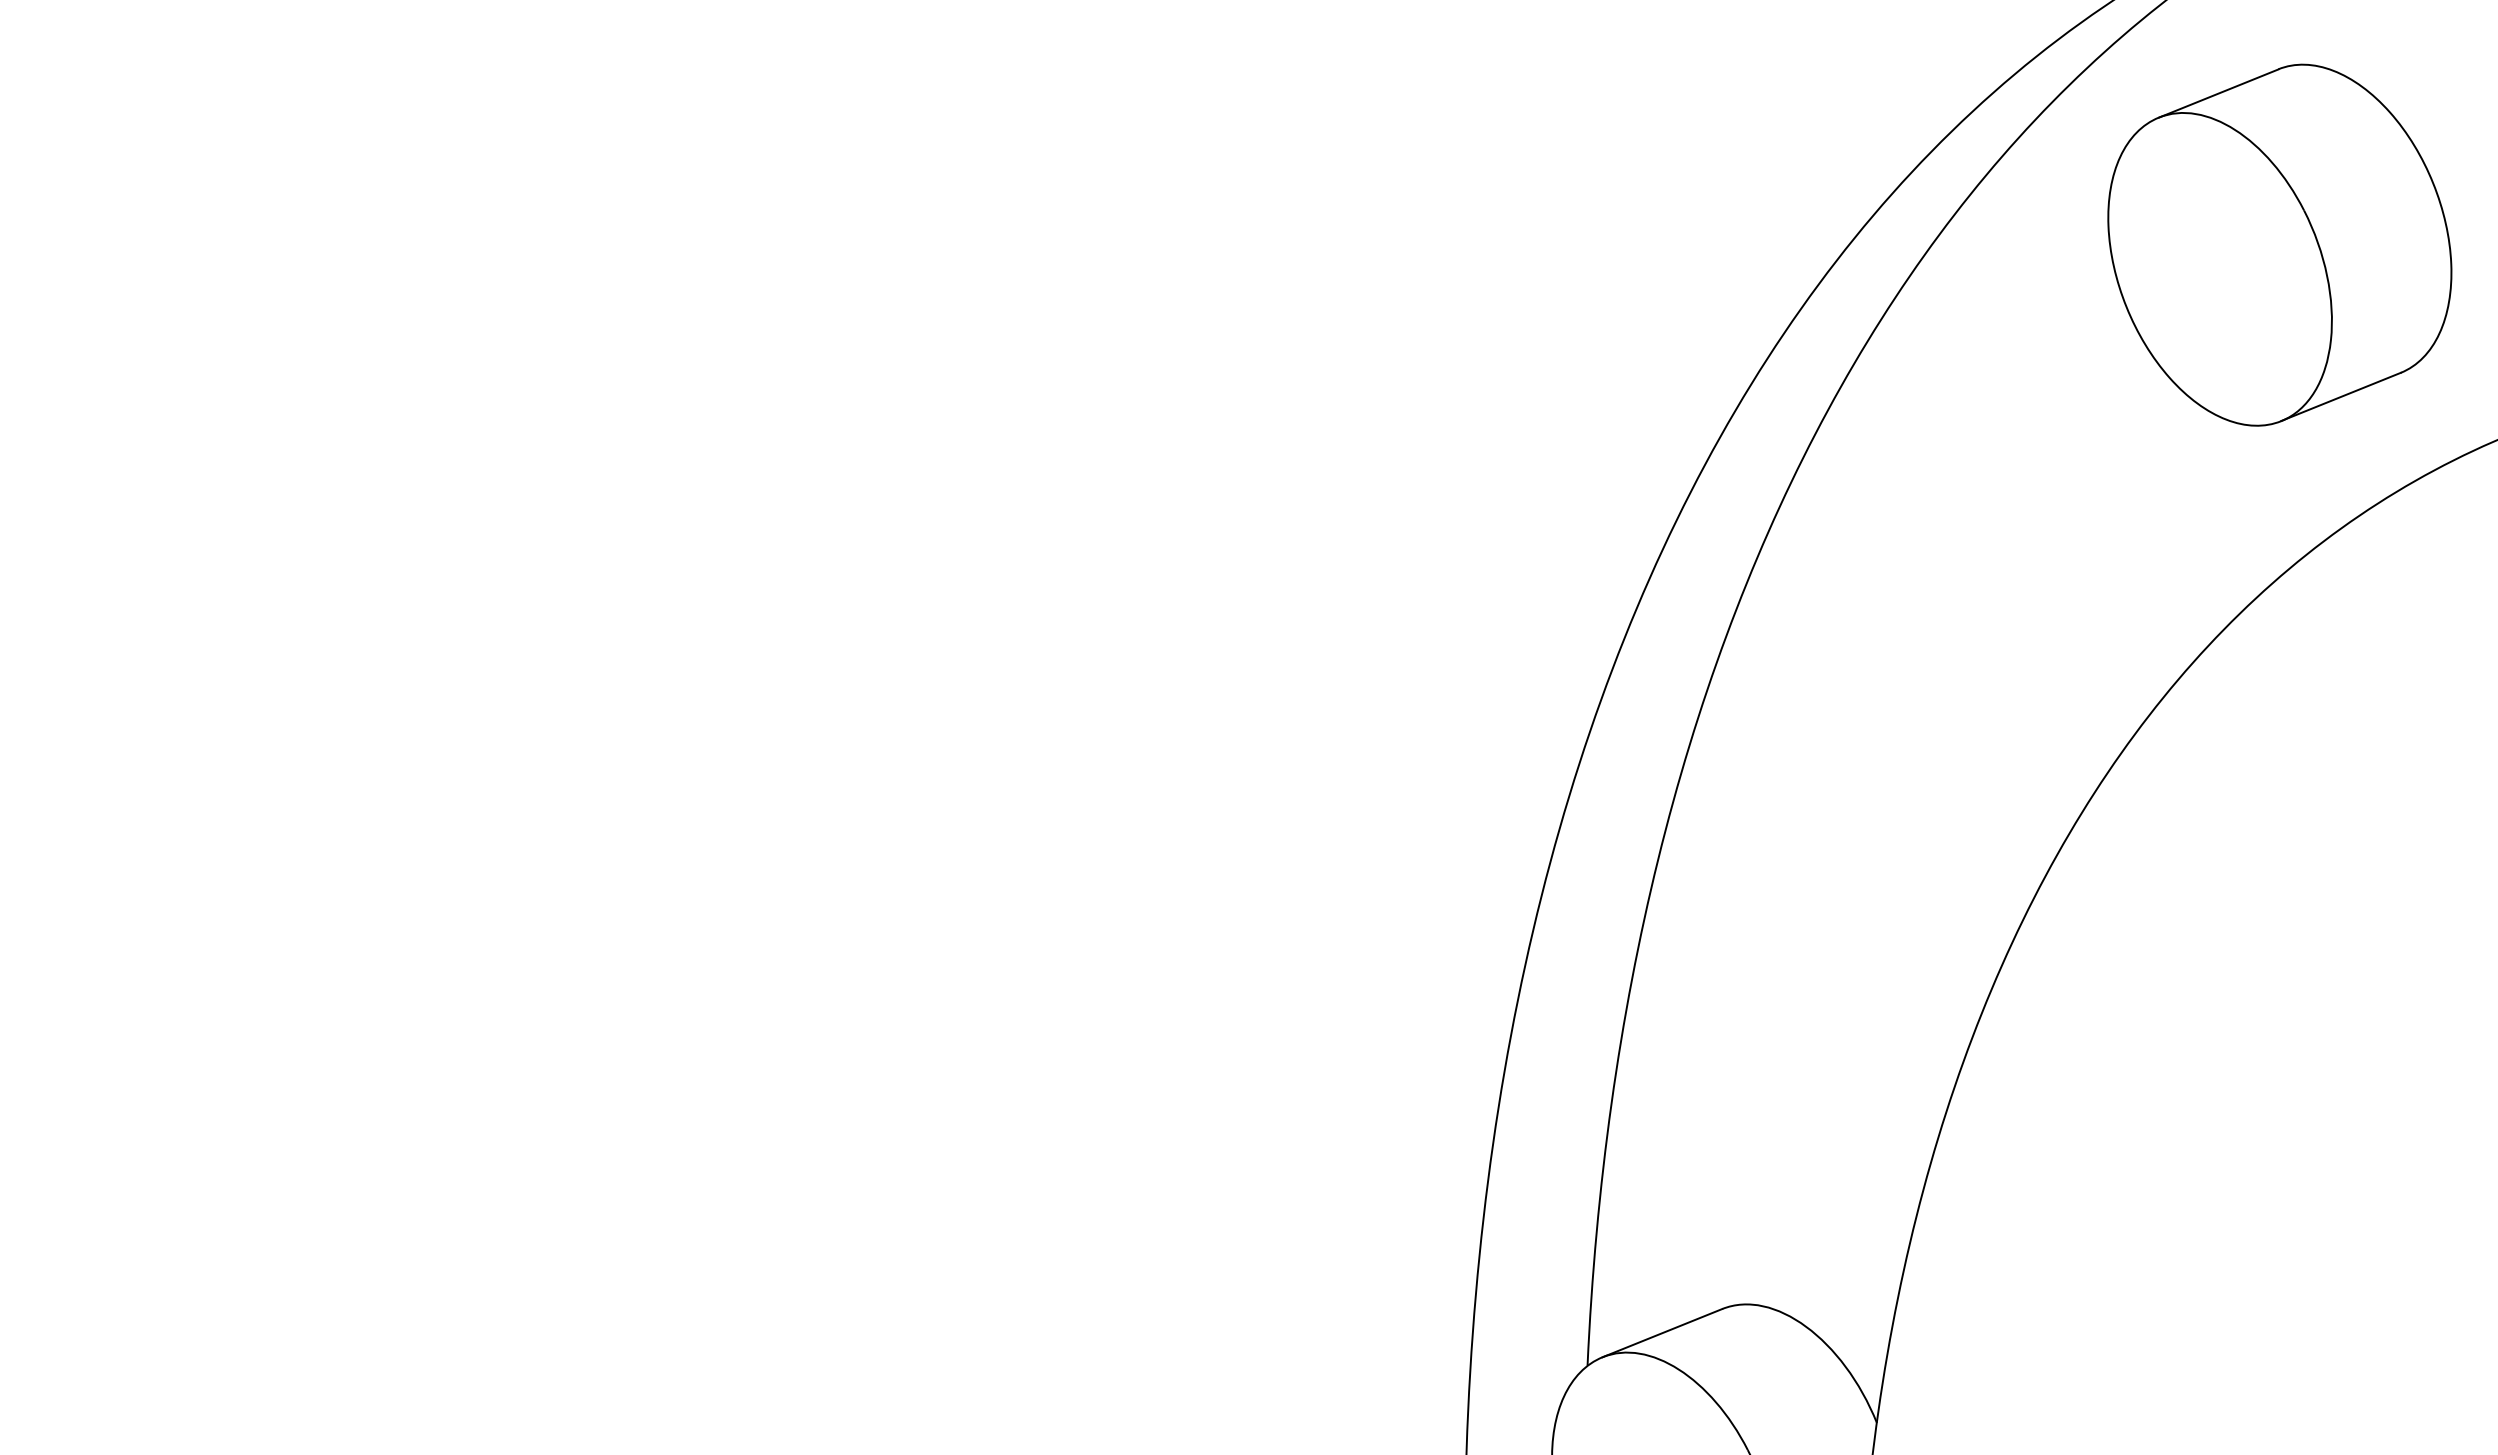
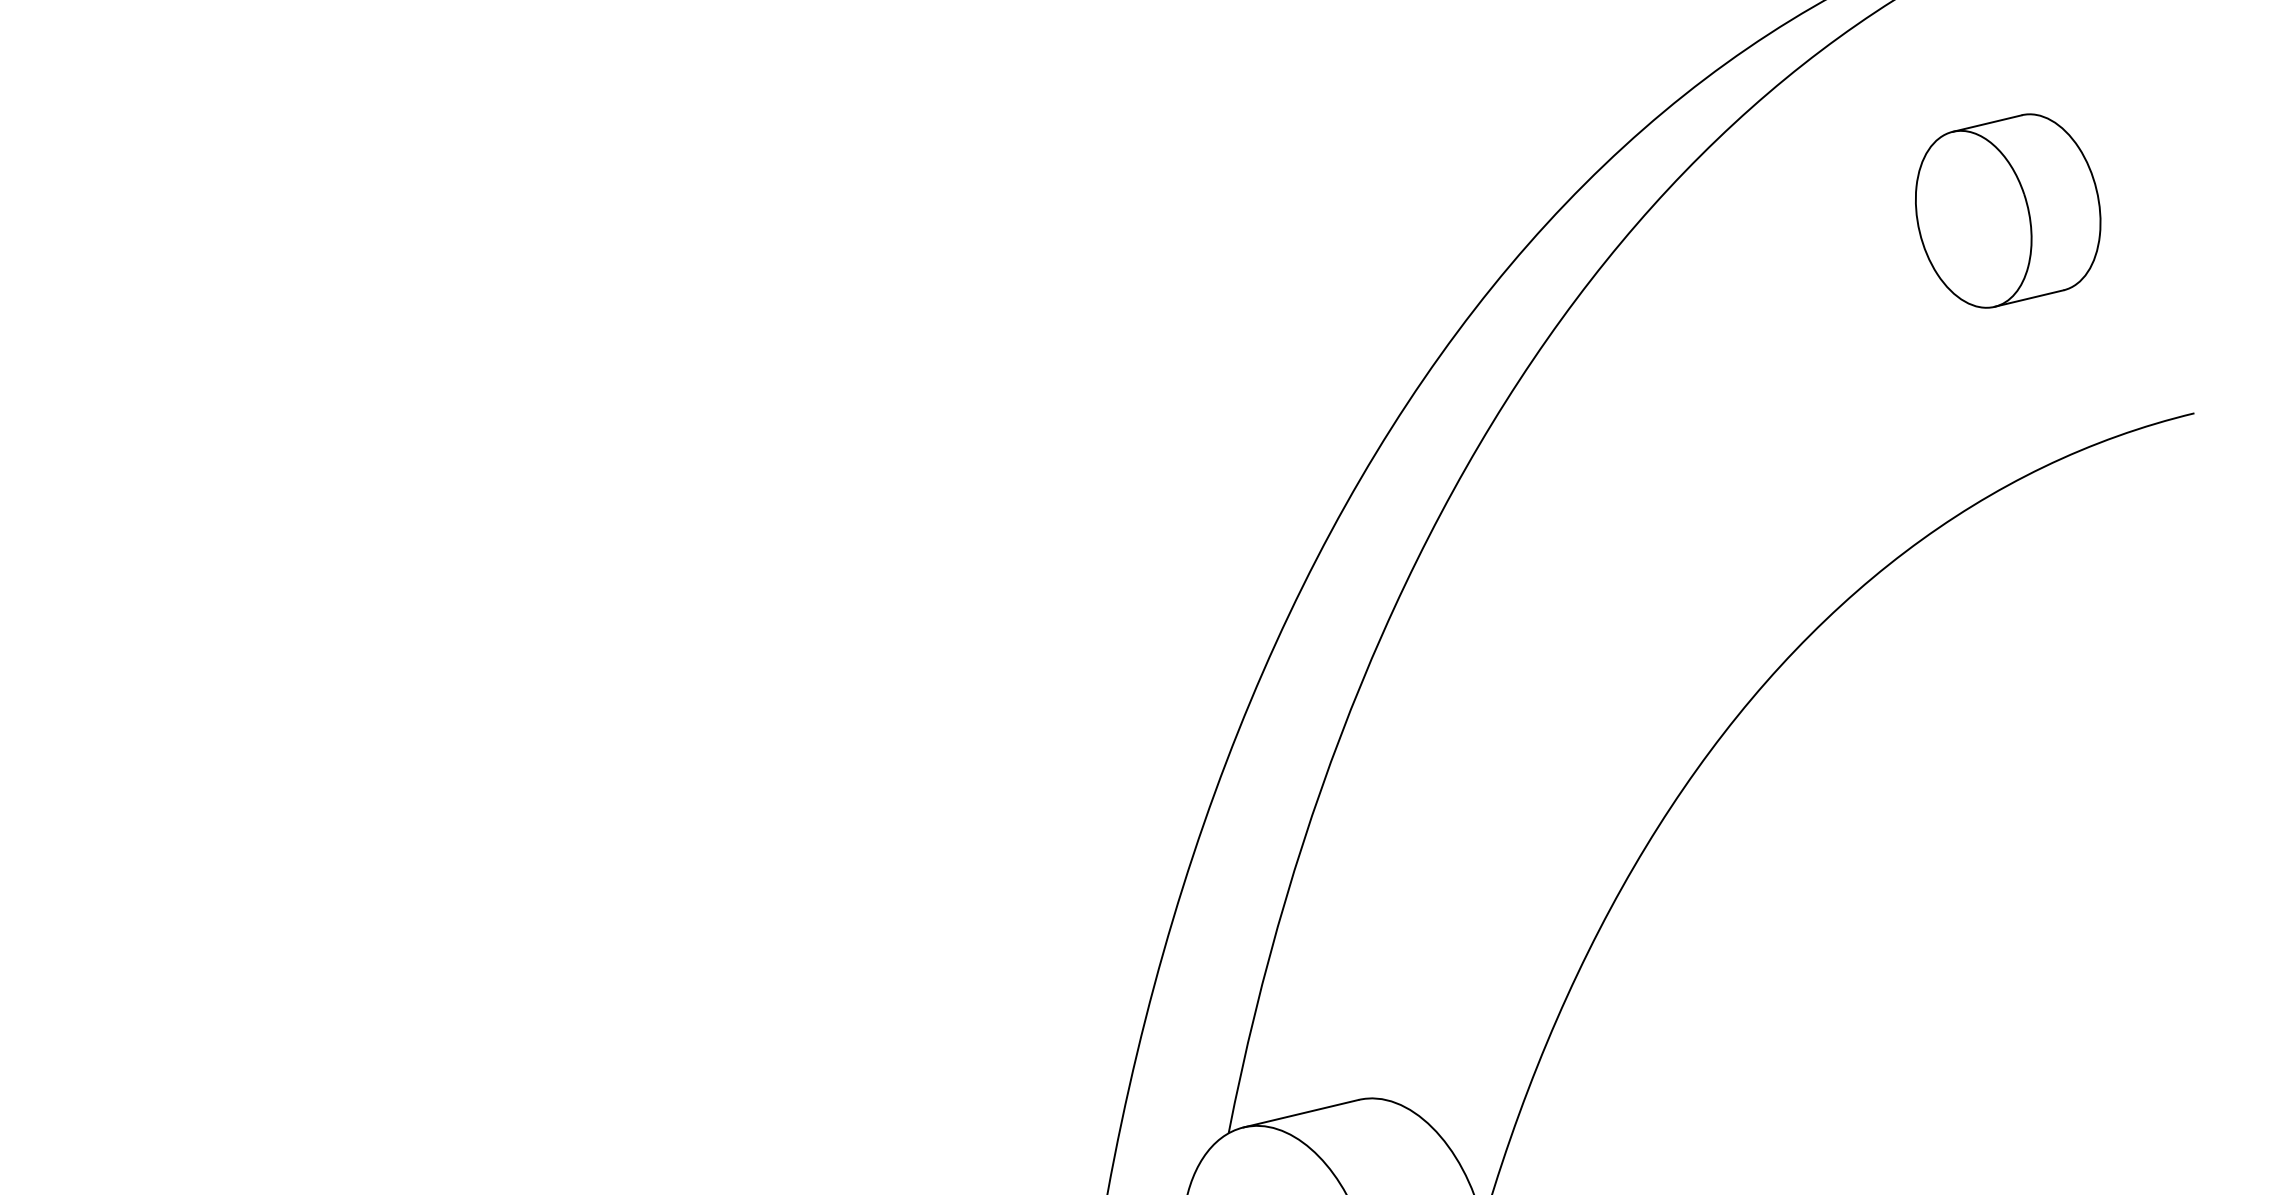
part: (2279, 244) -> (2007, 210), size x0.6

